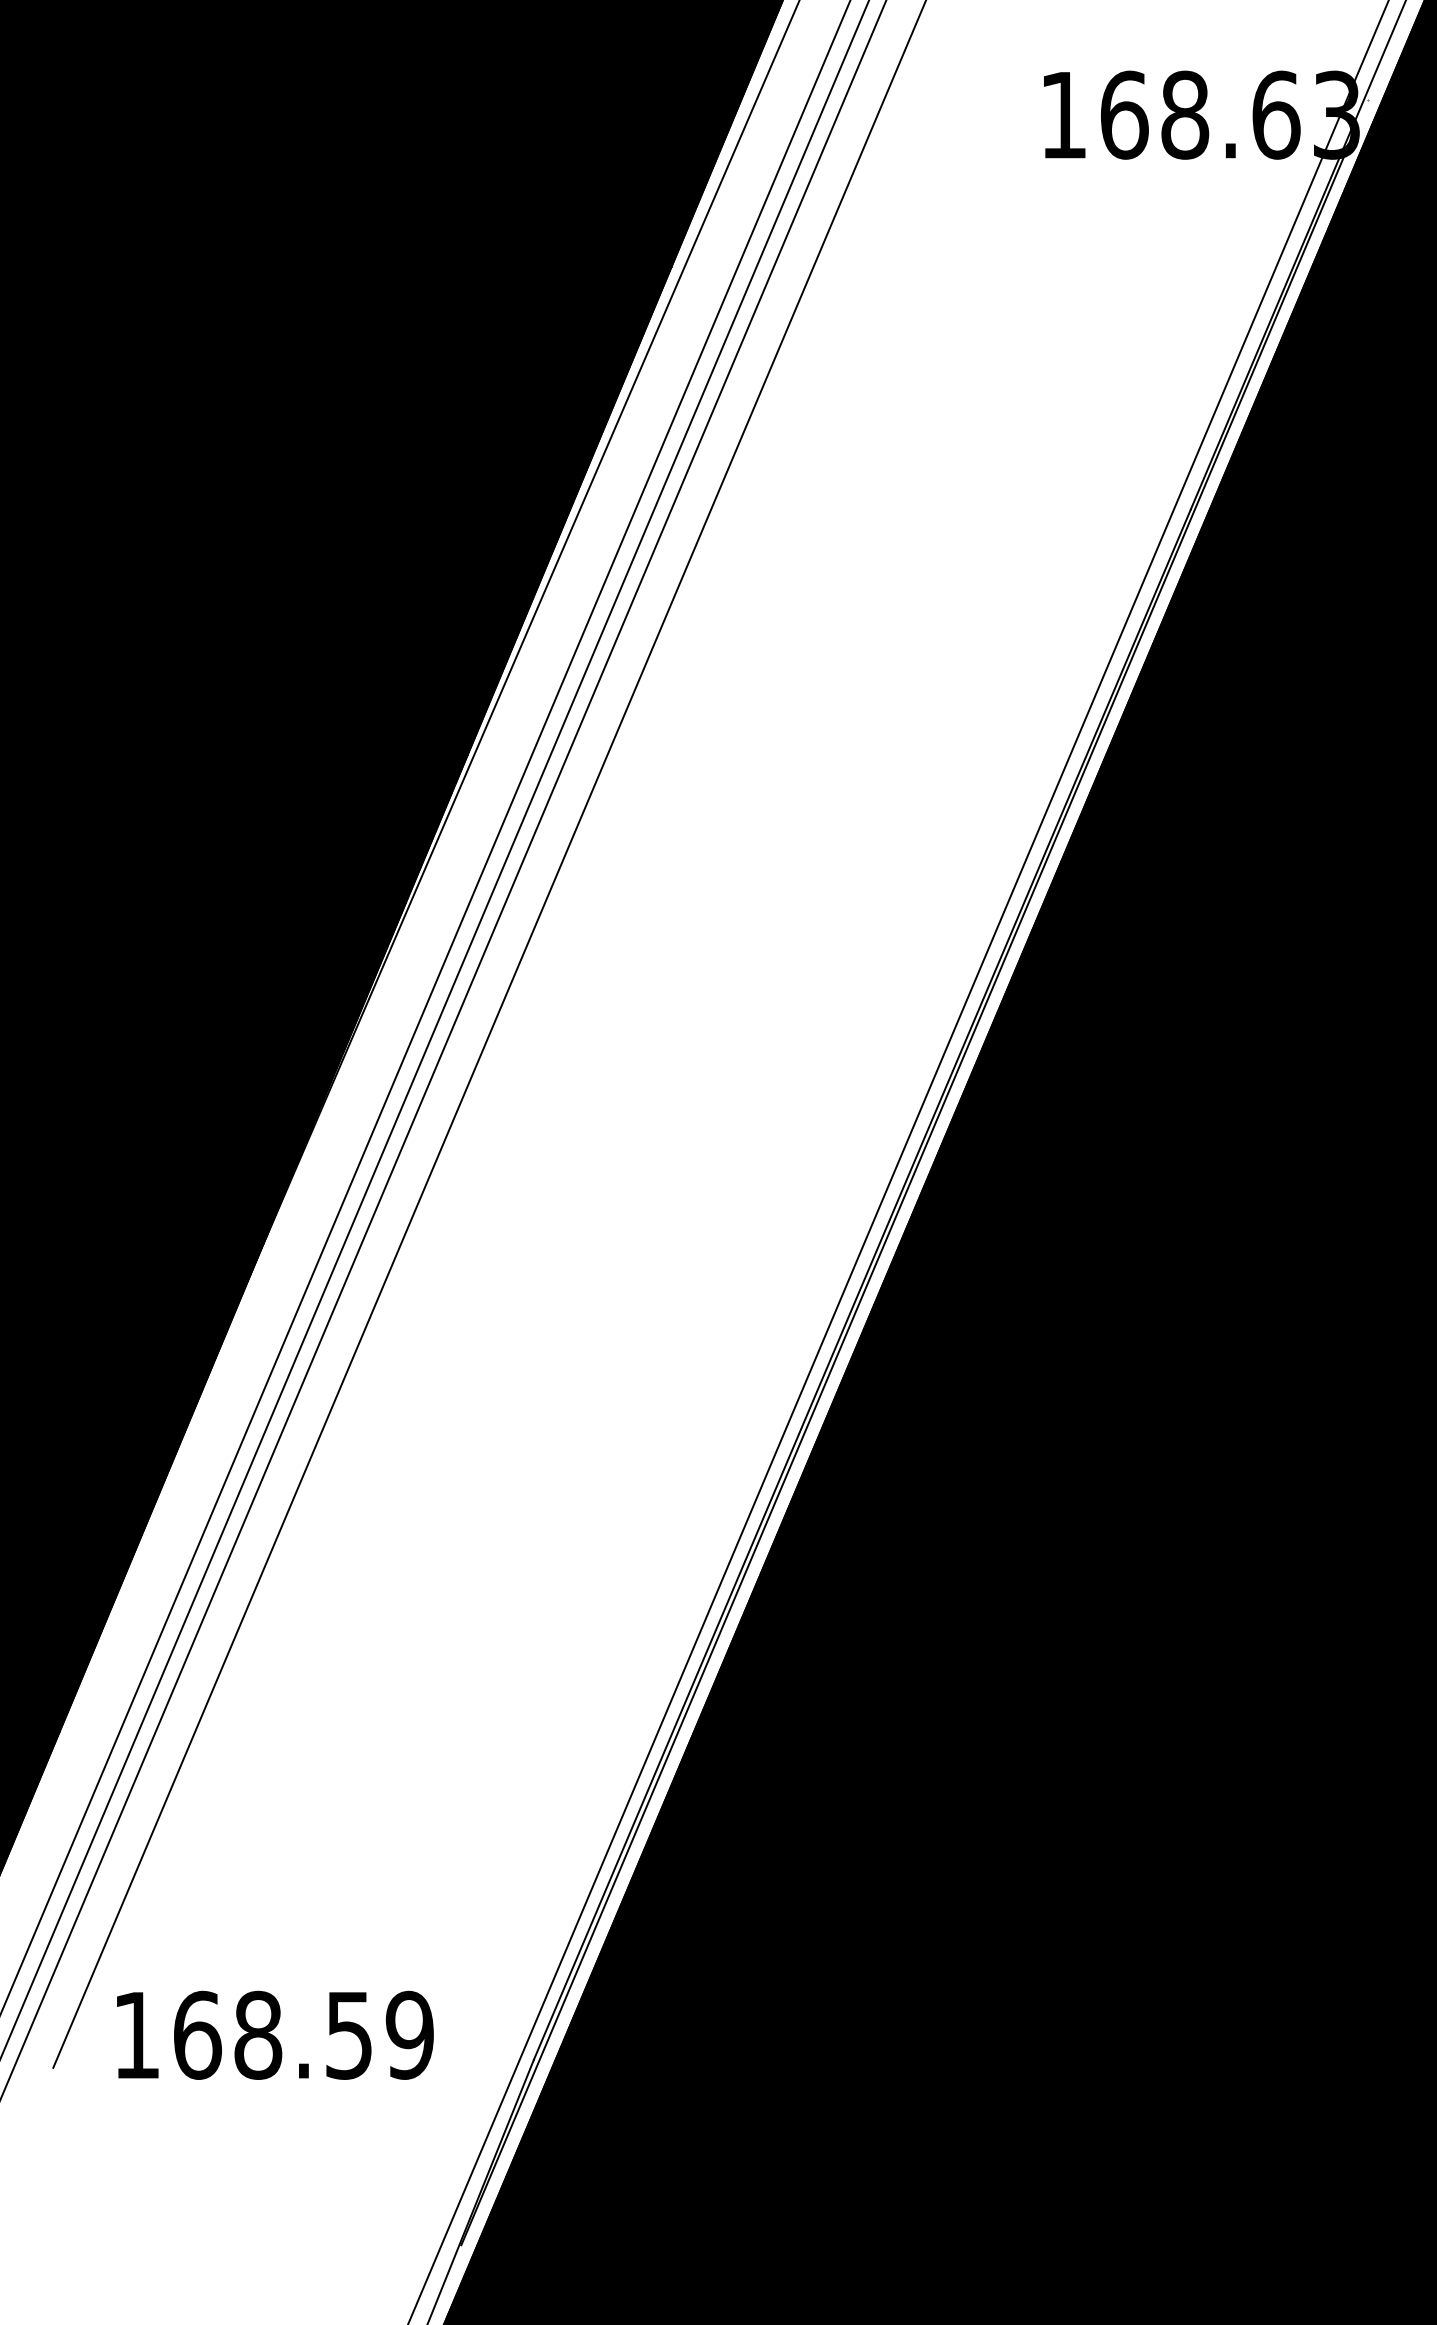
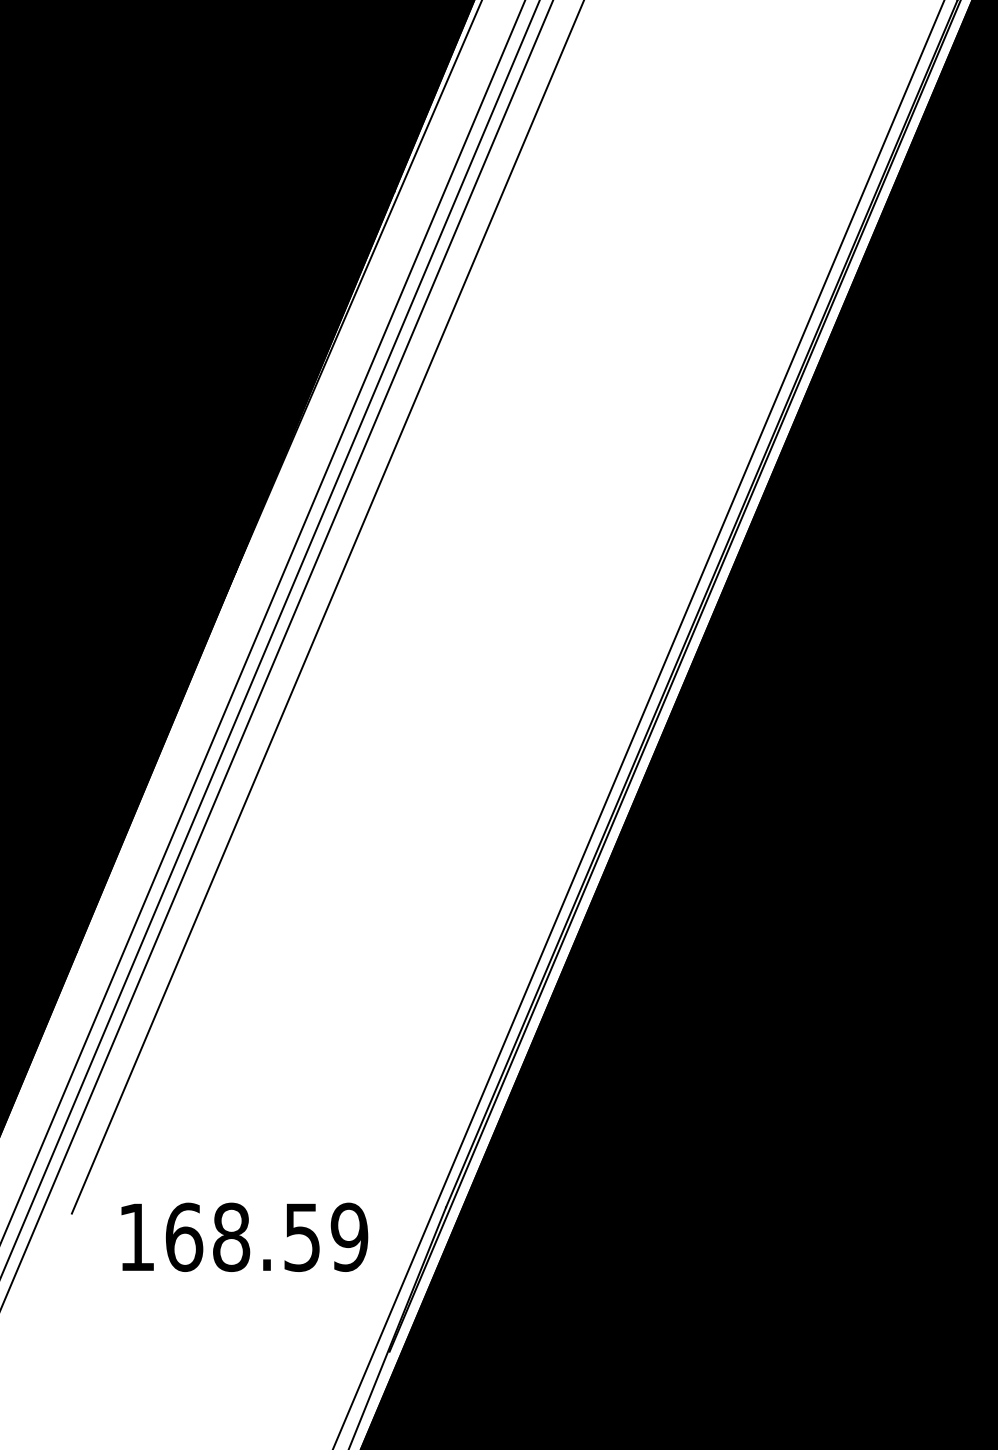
text: (275, 2034) -> (244, 1236), moved

